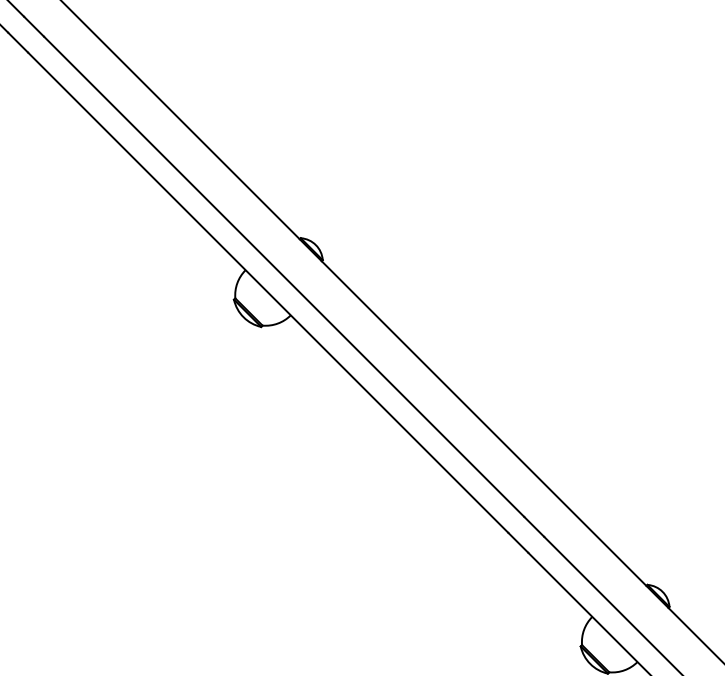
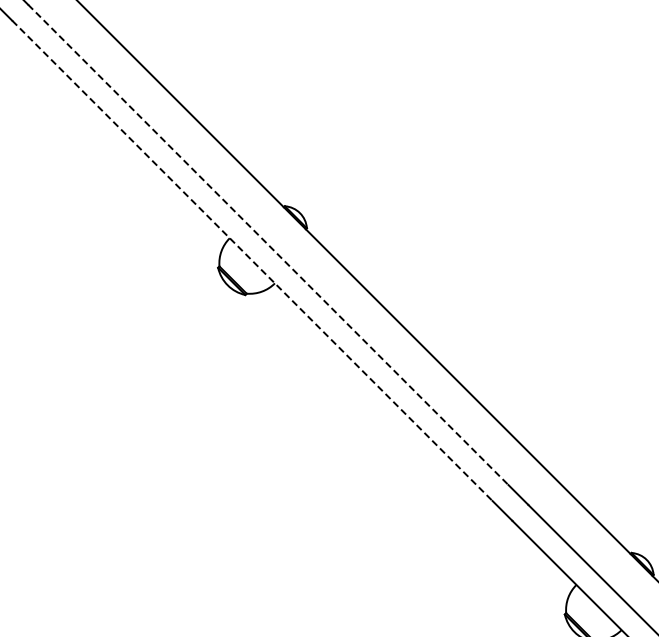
line: (284, 276) -> (268, 244), solid -> dashed
line: (268, 292) -> (252, 260), solid -> dashed

